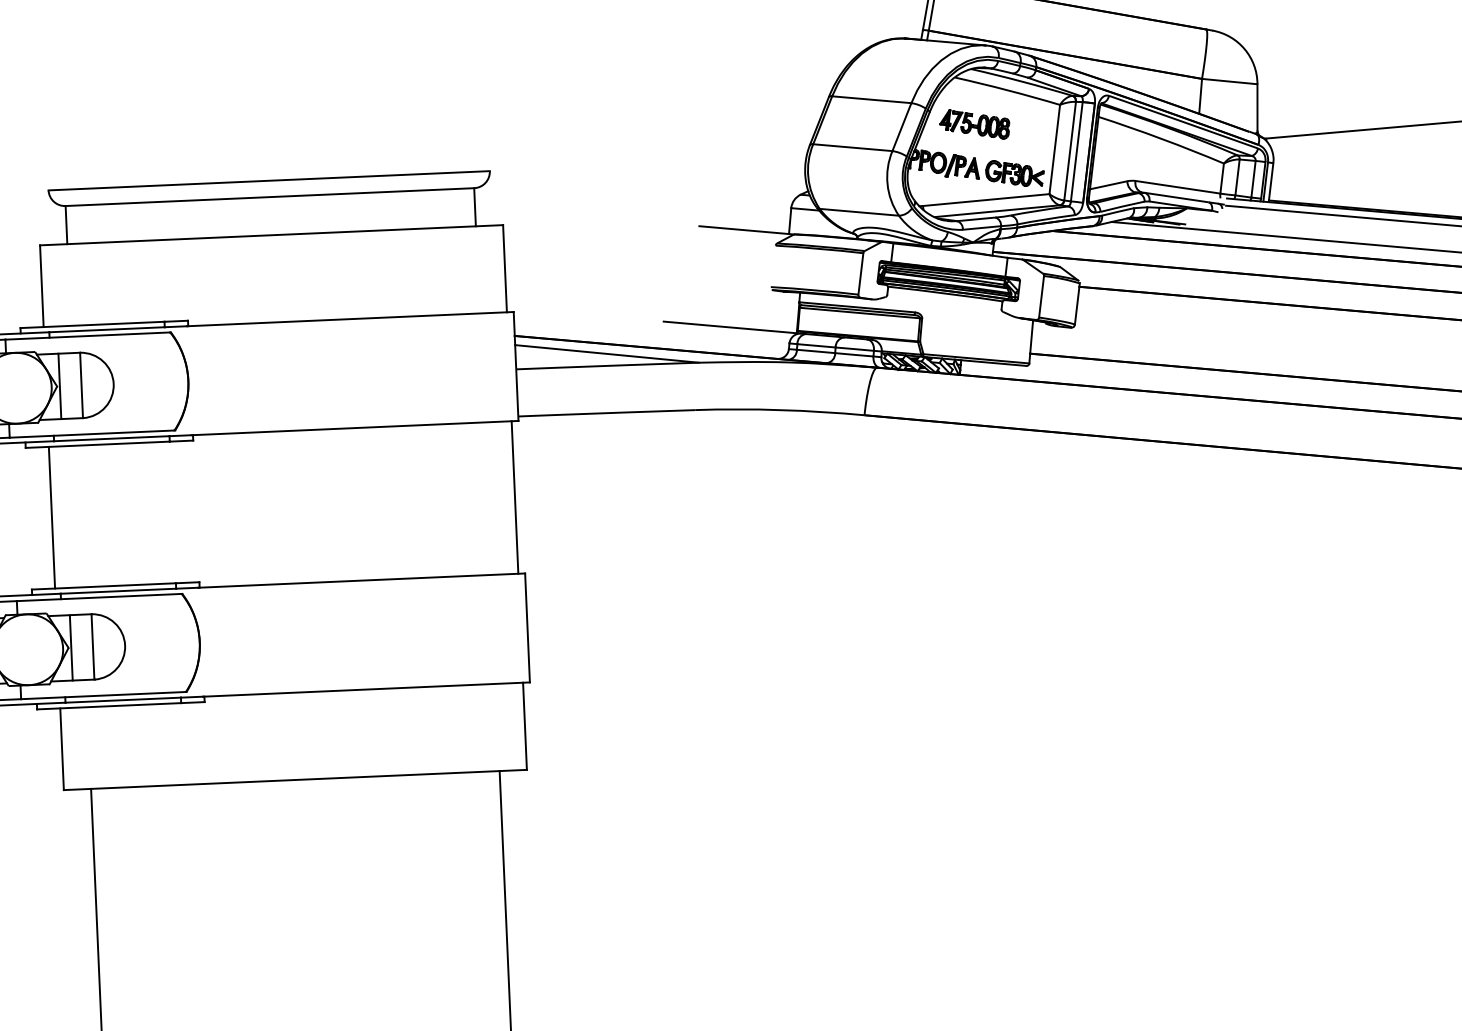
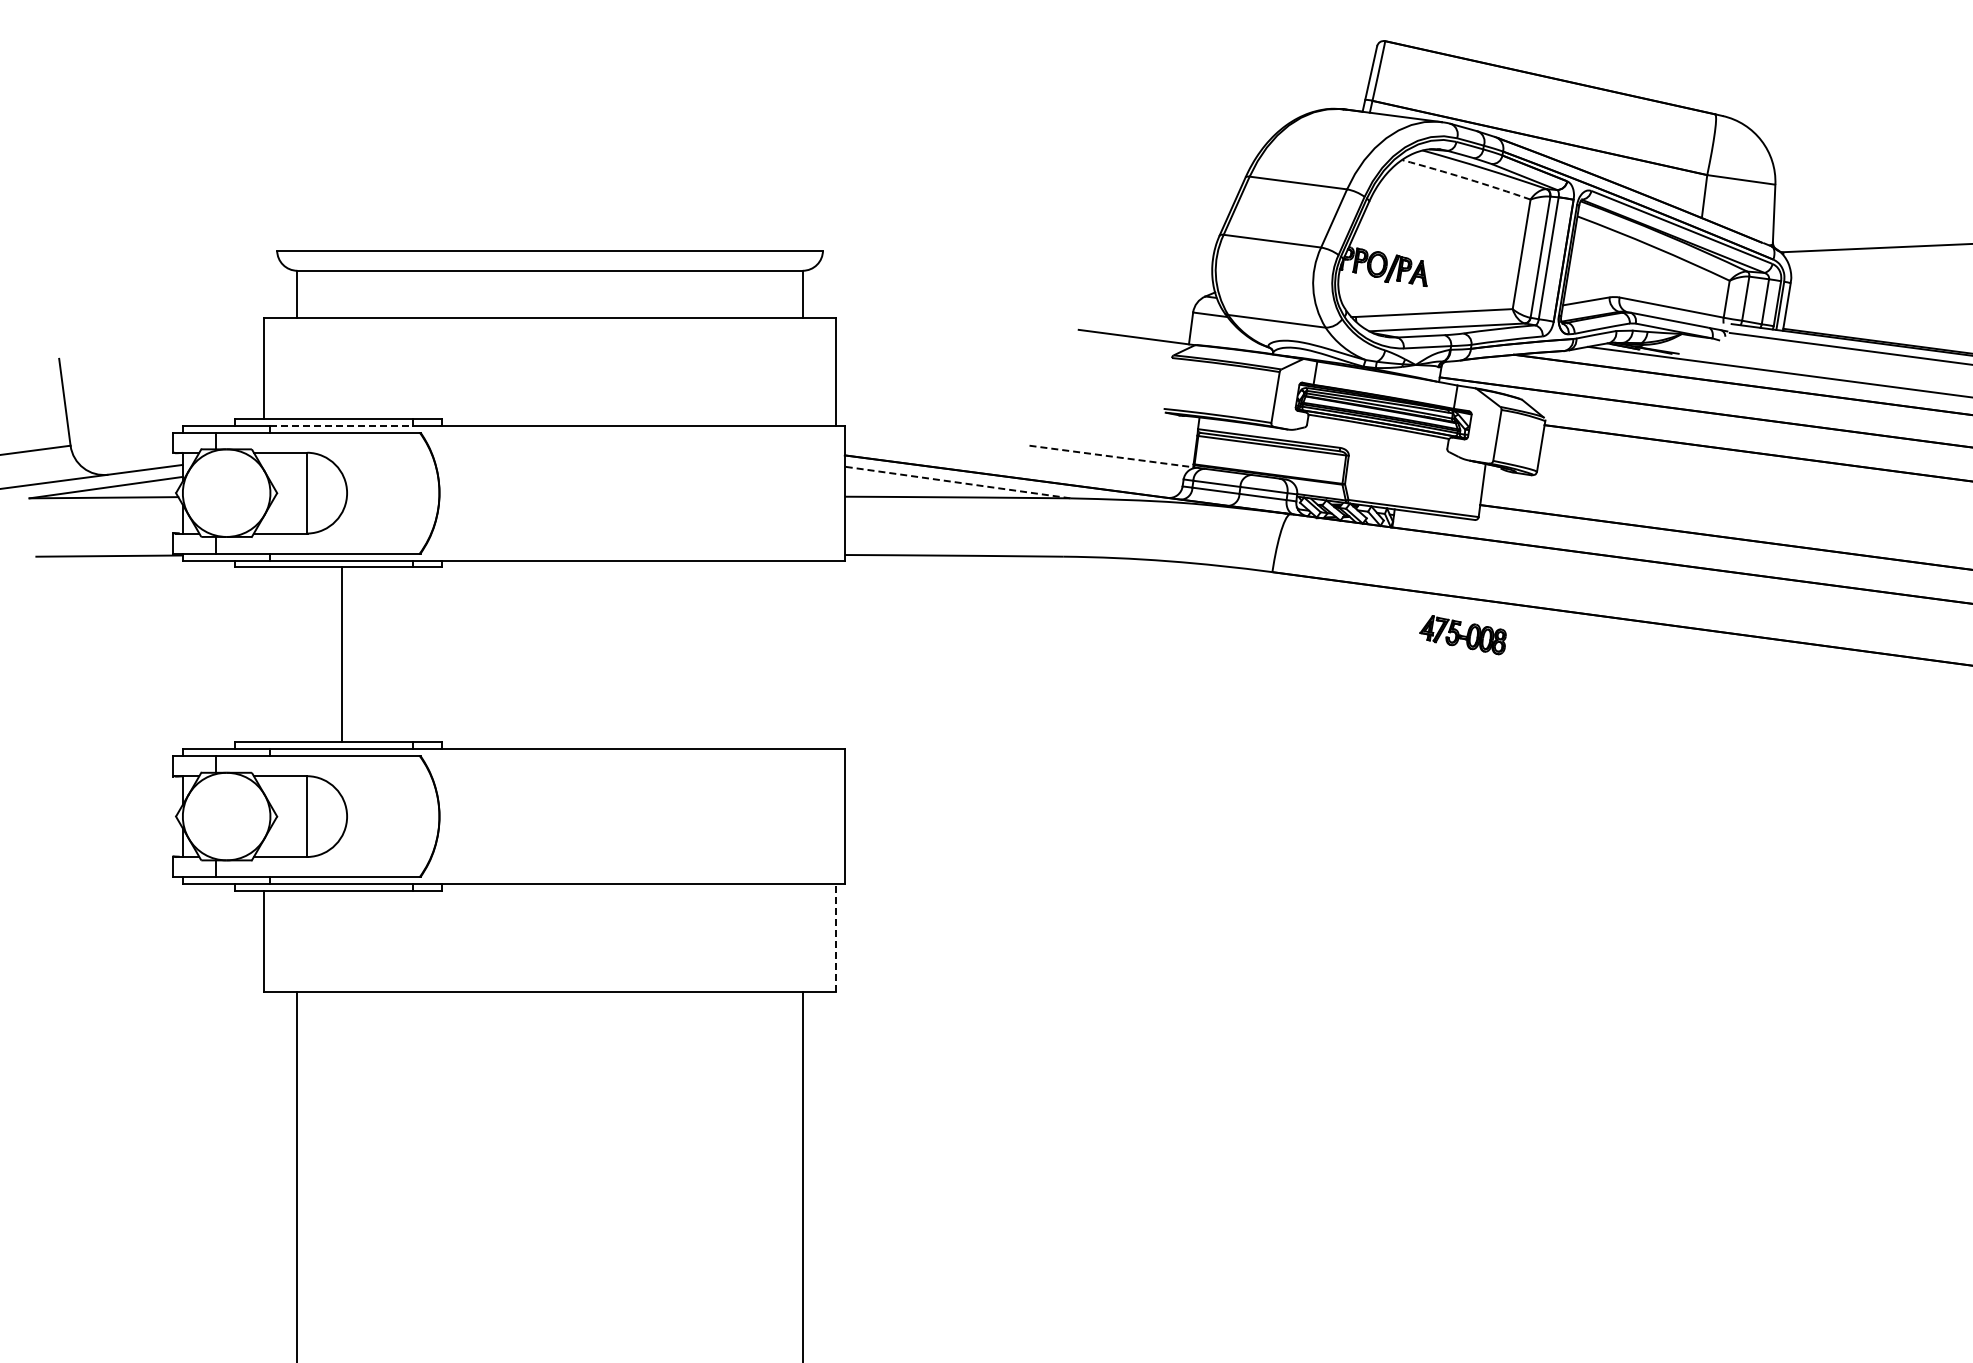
arc: (1007, 90) -> (1466, 178), solid -> dashed
part: (974, 124) -> (1462, 635), moved
part: (1014, 173) -> (1470, 281), removed
line: (730, 327) -> (1111, 456), solid -> dashed
line: (107, 329) -> (342, 425), solid -> dashed
line: (606, 353) -> (957, 482), solid -> dashed
line: (59, 385) -> (280, 492), removed
line: (515, 497) -> (836, 654), removed
line: (51, 517) -> (341, 654), moved
line: (71, 647) -> (280, 816), removed
line: (525, 725) -> (836, 937), solid -> dashed

